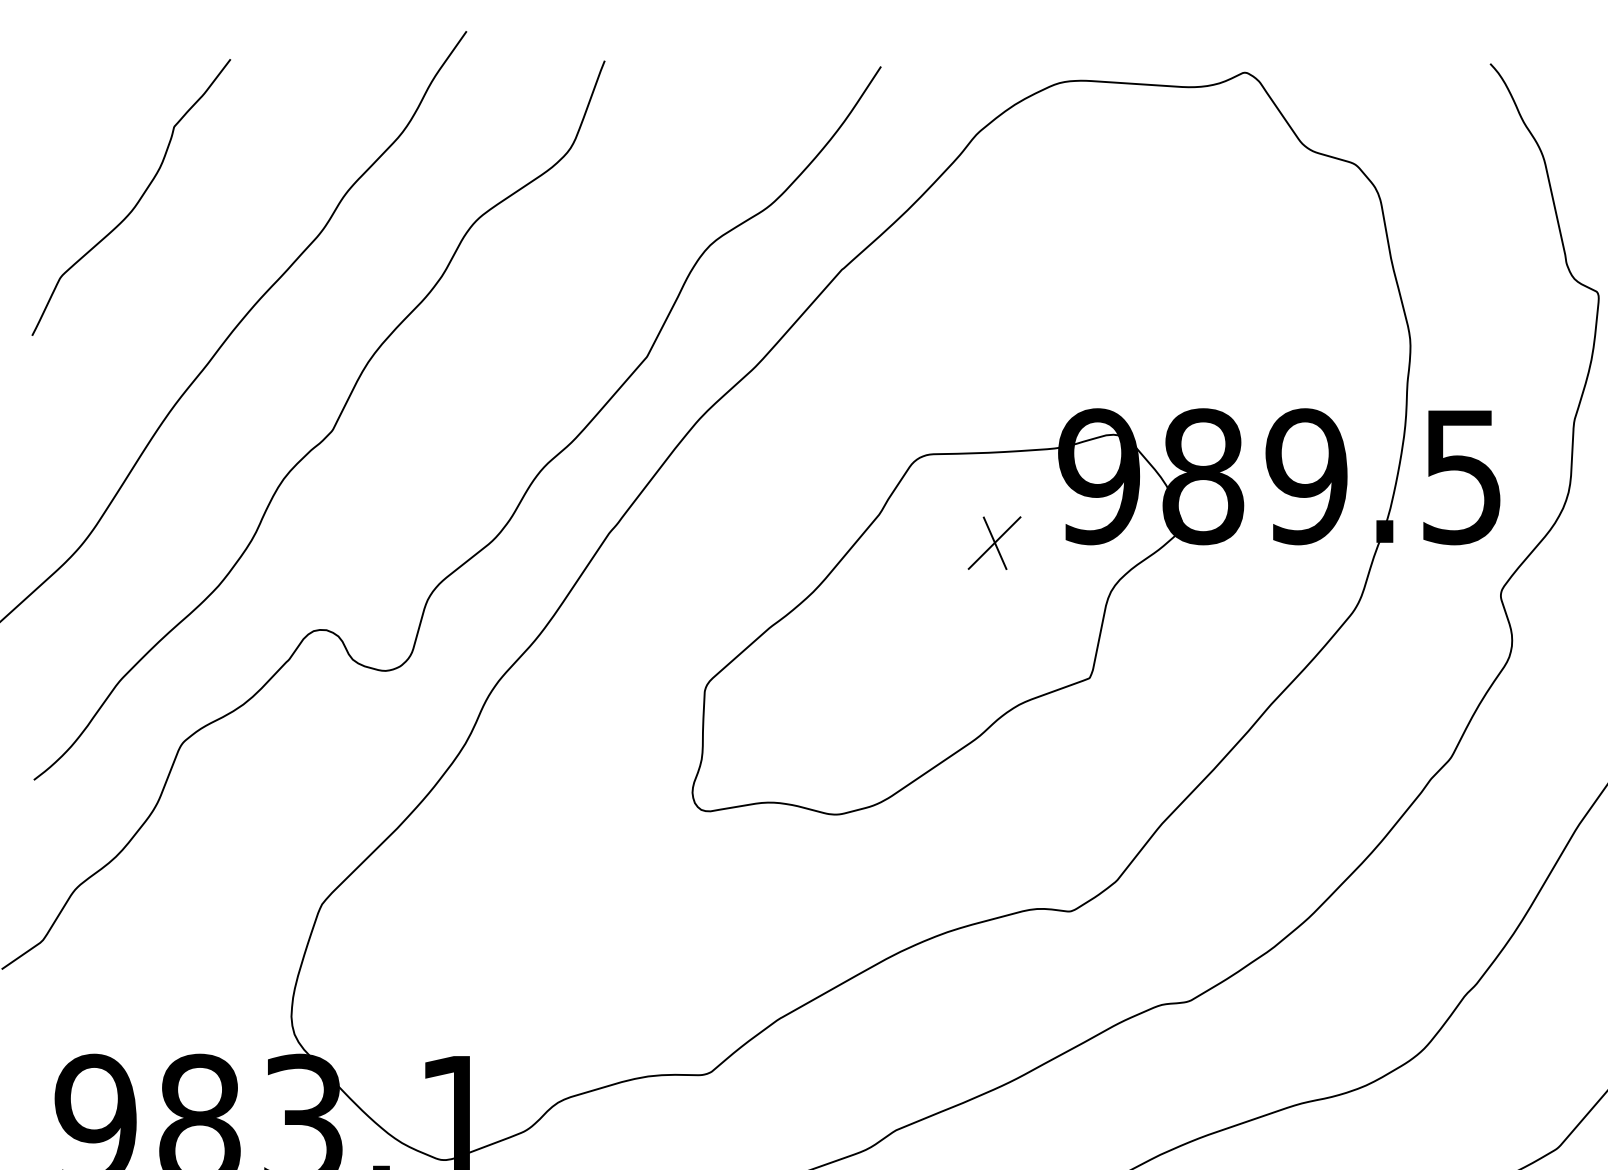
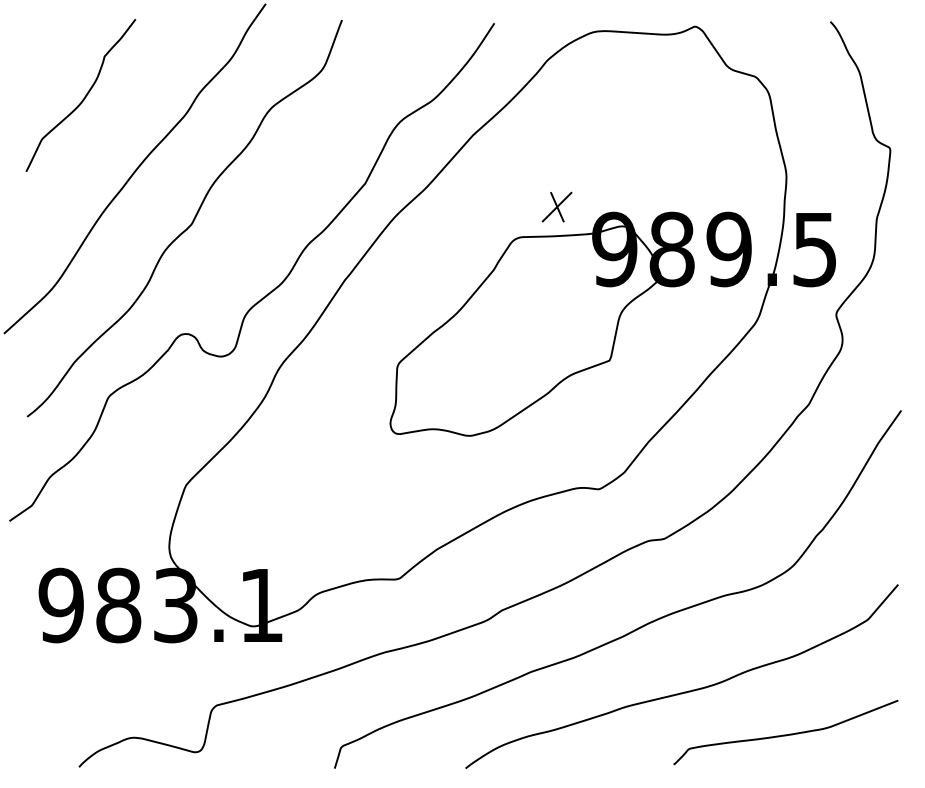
part: (993, 541) -> (556, 206), moved

